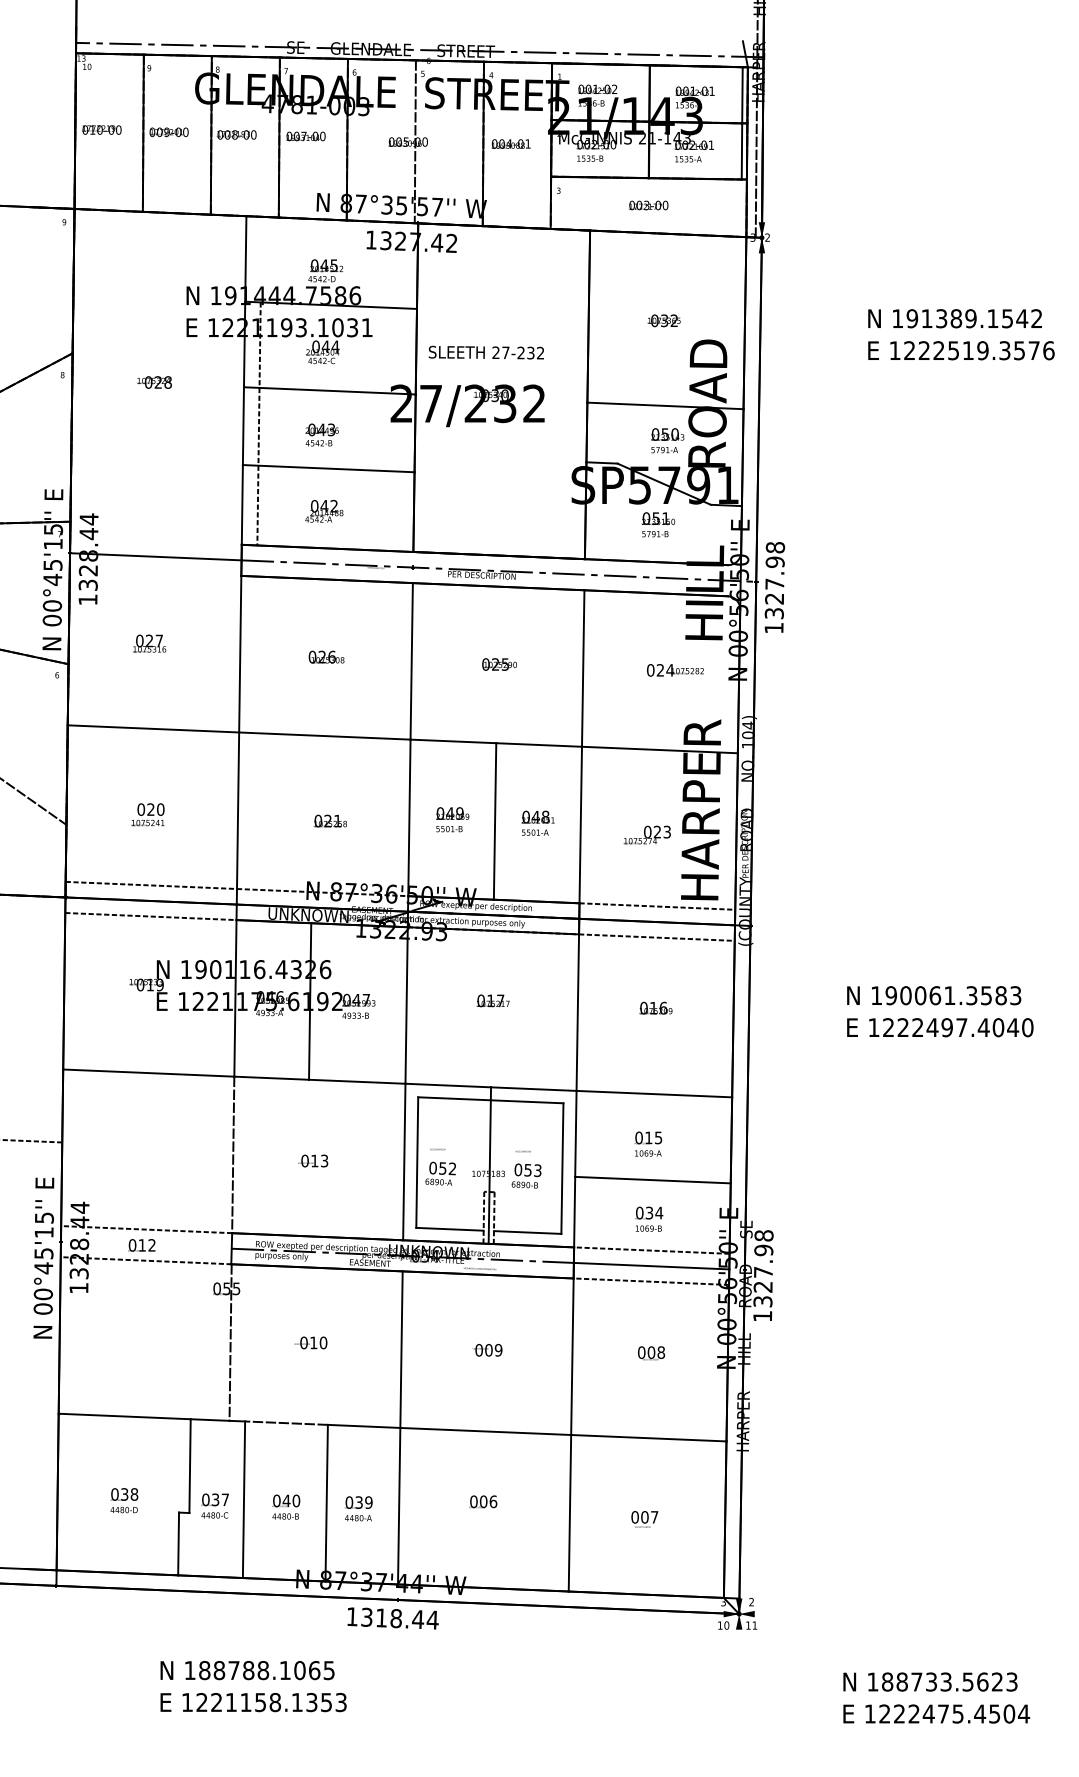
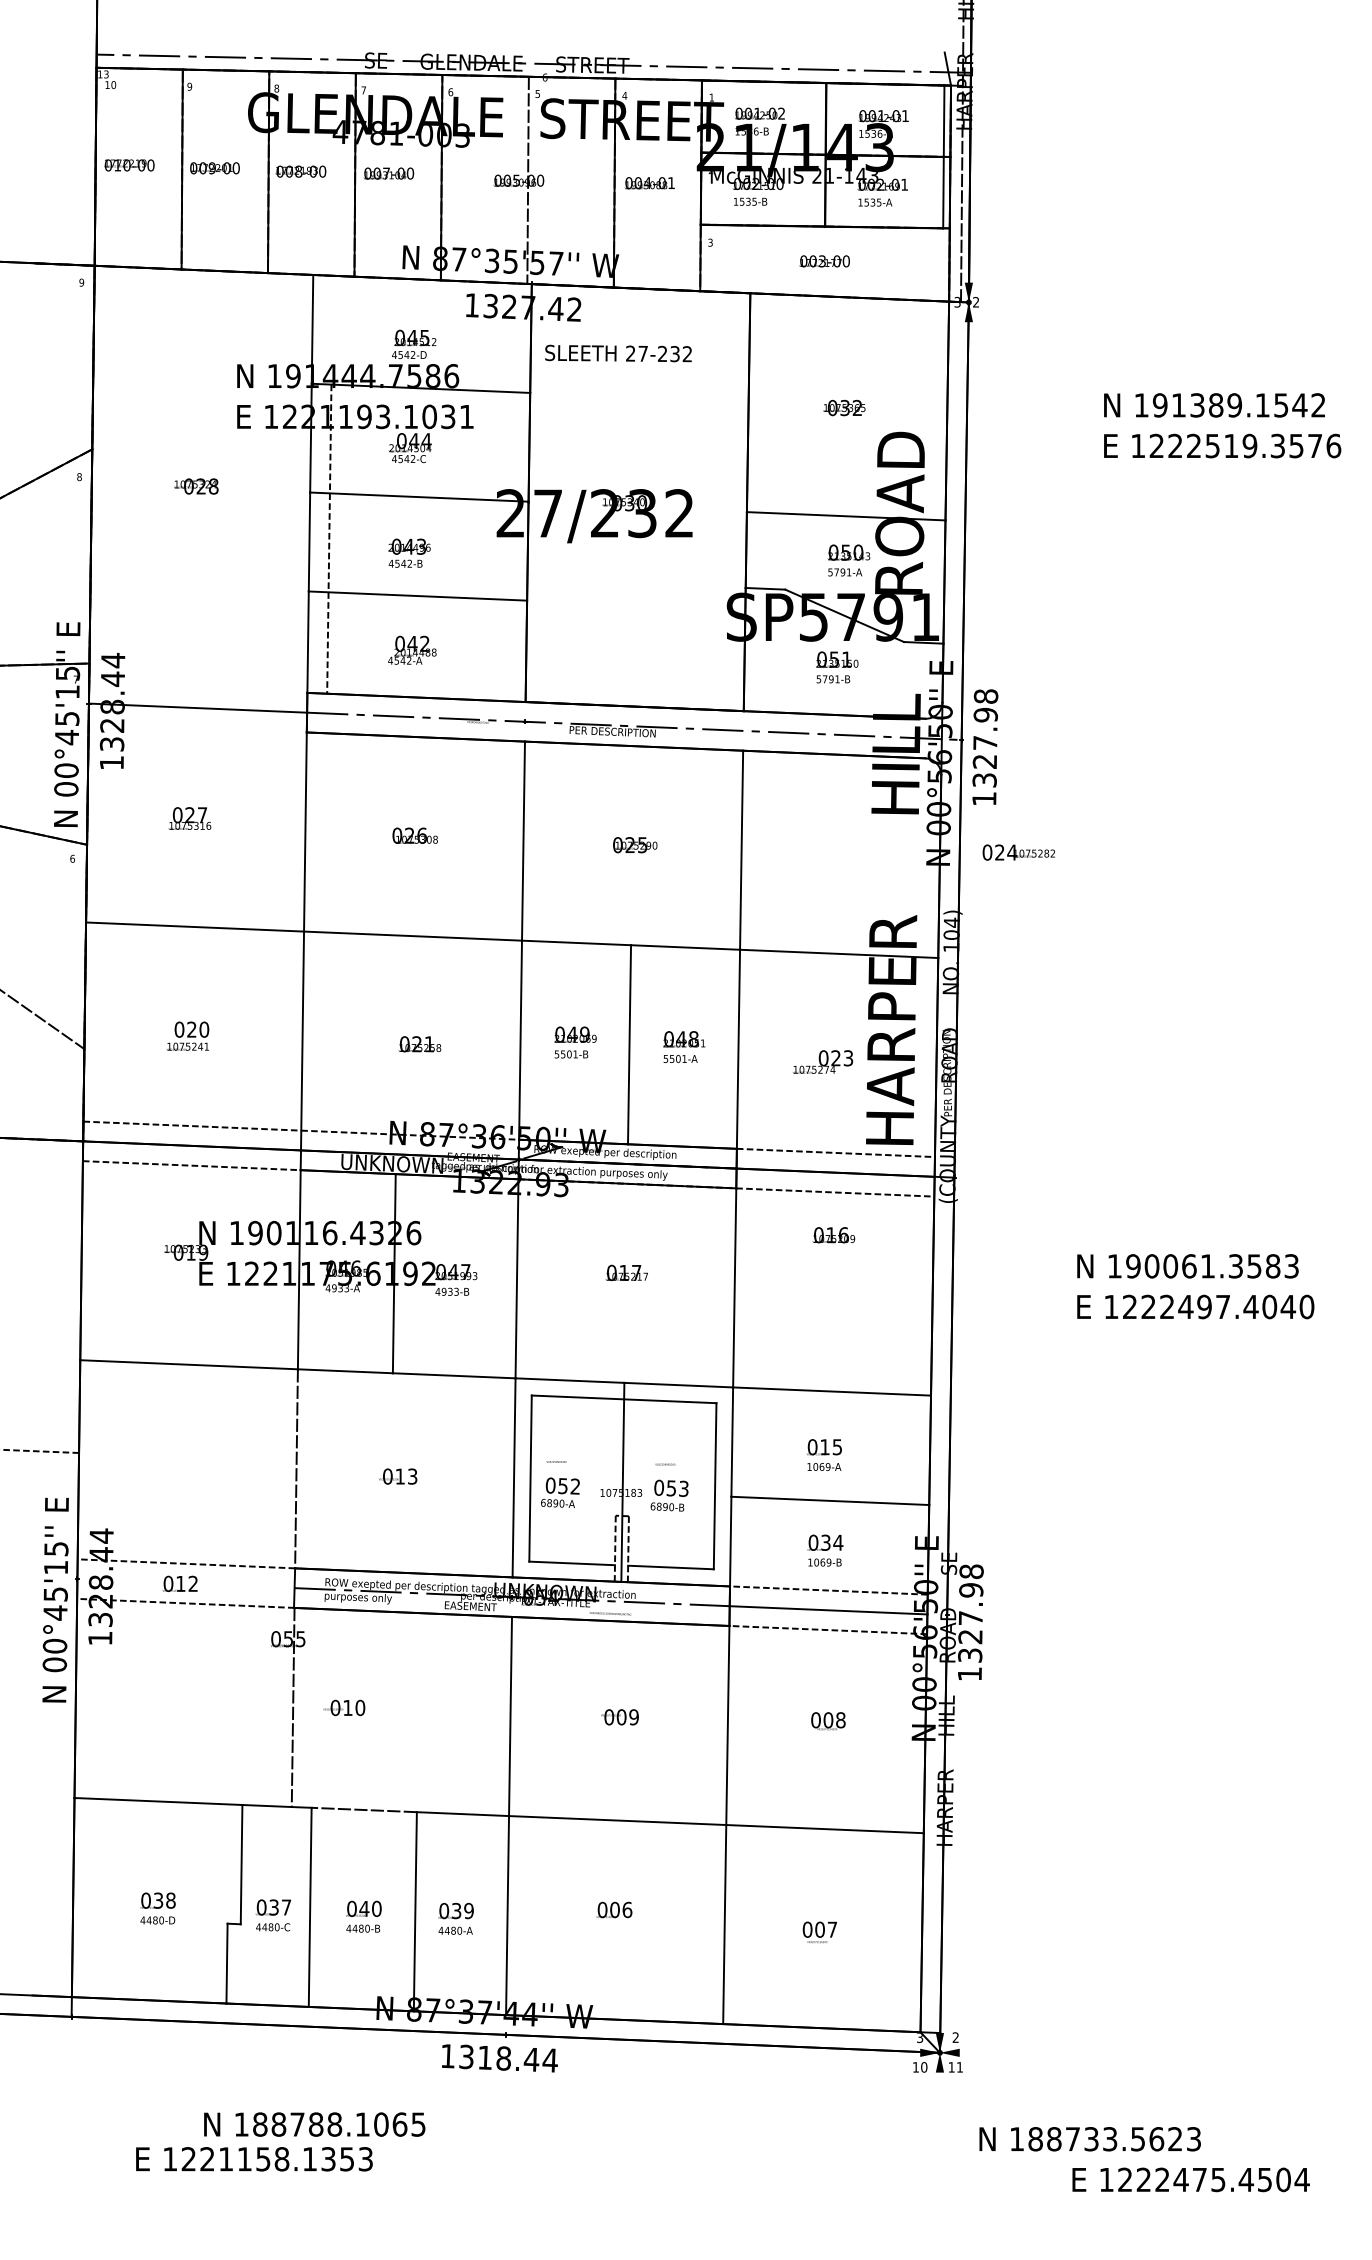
text: (486, 352) -> (618, 353), moved
text: (675, 670) -> (1018, 852), moved
text: (655, 1008) -> (833, 1235), moved
text: (311, 1342) -> (344, 1707), moved
text: (929, 1682) -> (1089, 2139), moved
text: (253, 1702) -> (254, 2159), moved

